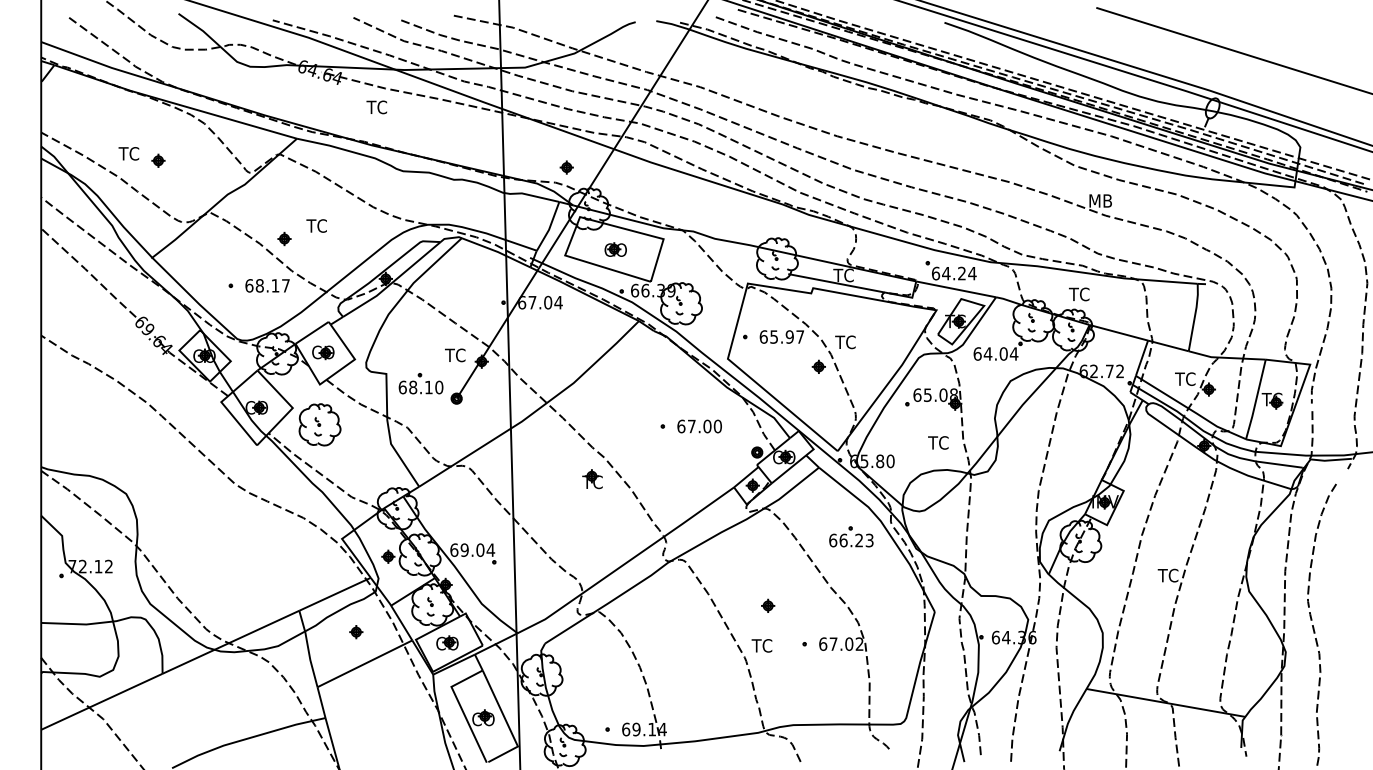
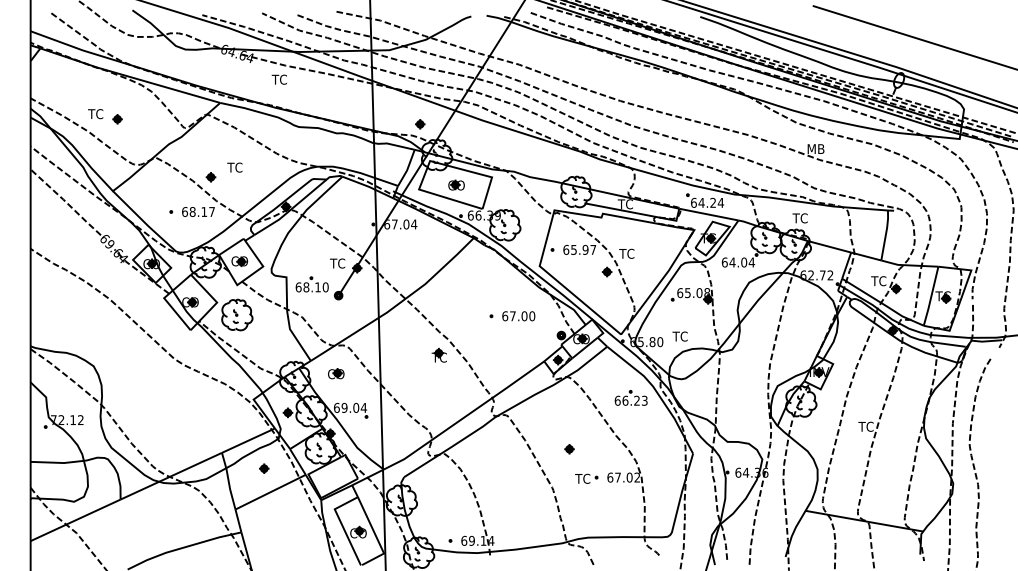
text: (938, 442) -> (680, 336), moved
part: (447, 642) -> (336, 373), moved
text: (761, 645) -> (582, 478), moved

